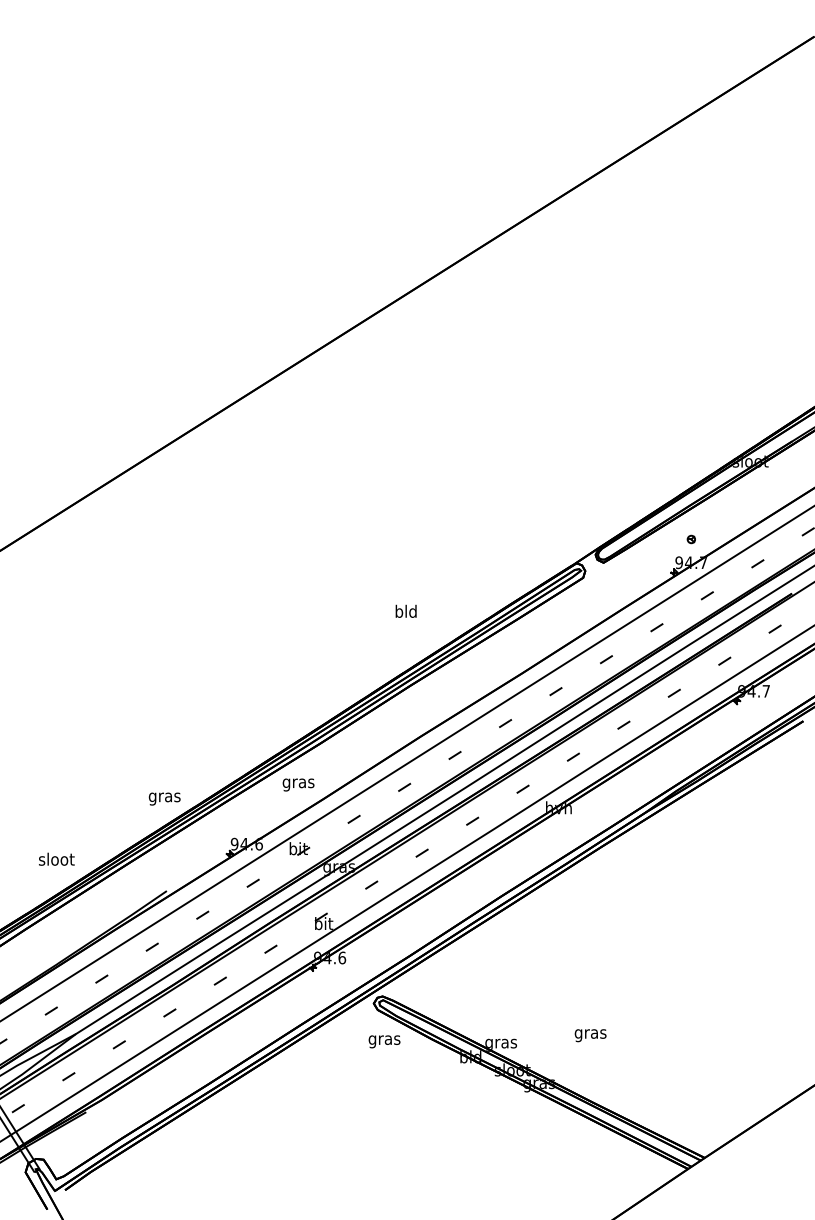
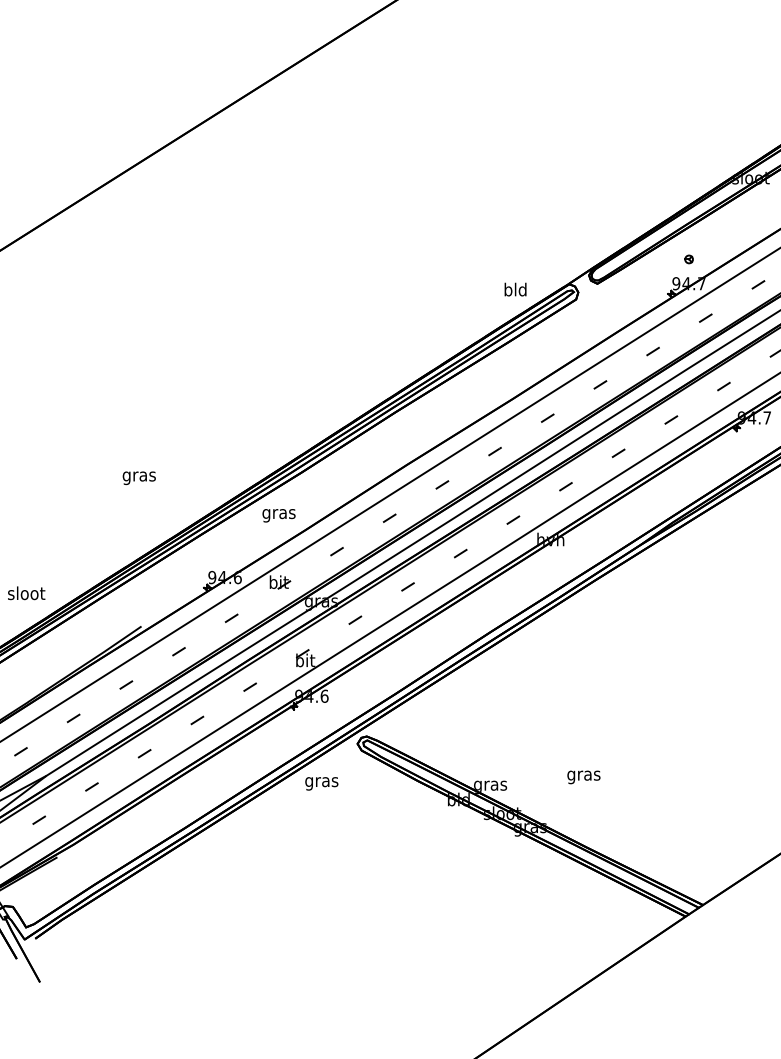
text: (405, 610) -> (514, 288), moved
text: (164, 798) -> (139, 477), moved
text: (384, 1041) -> (321, 783), moved

